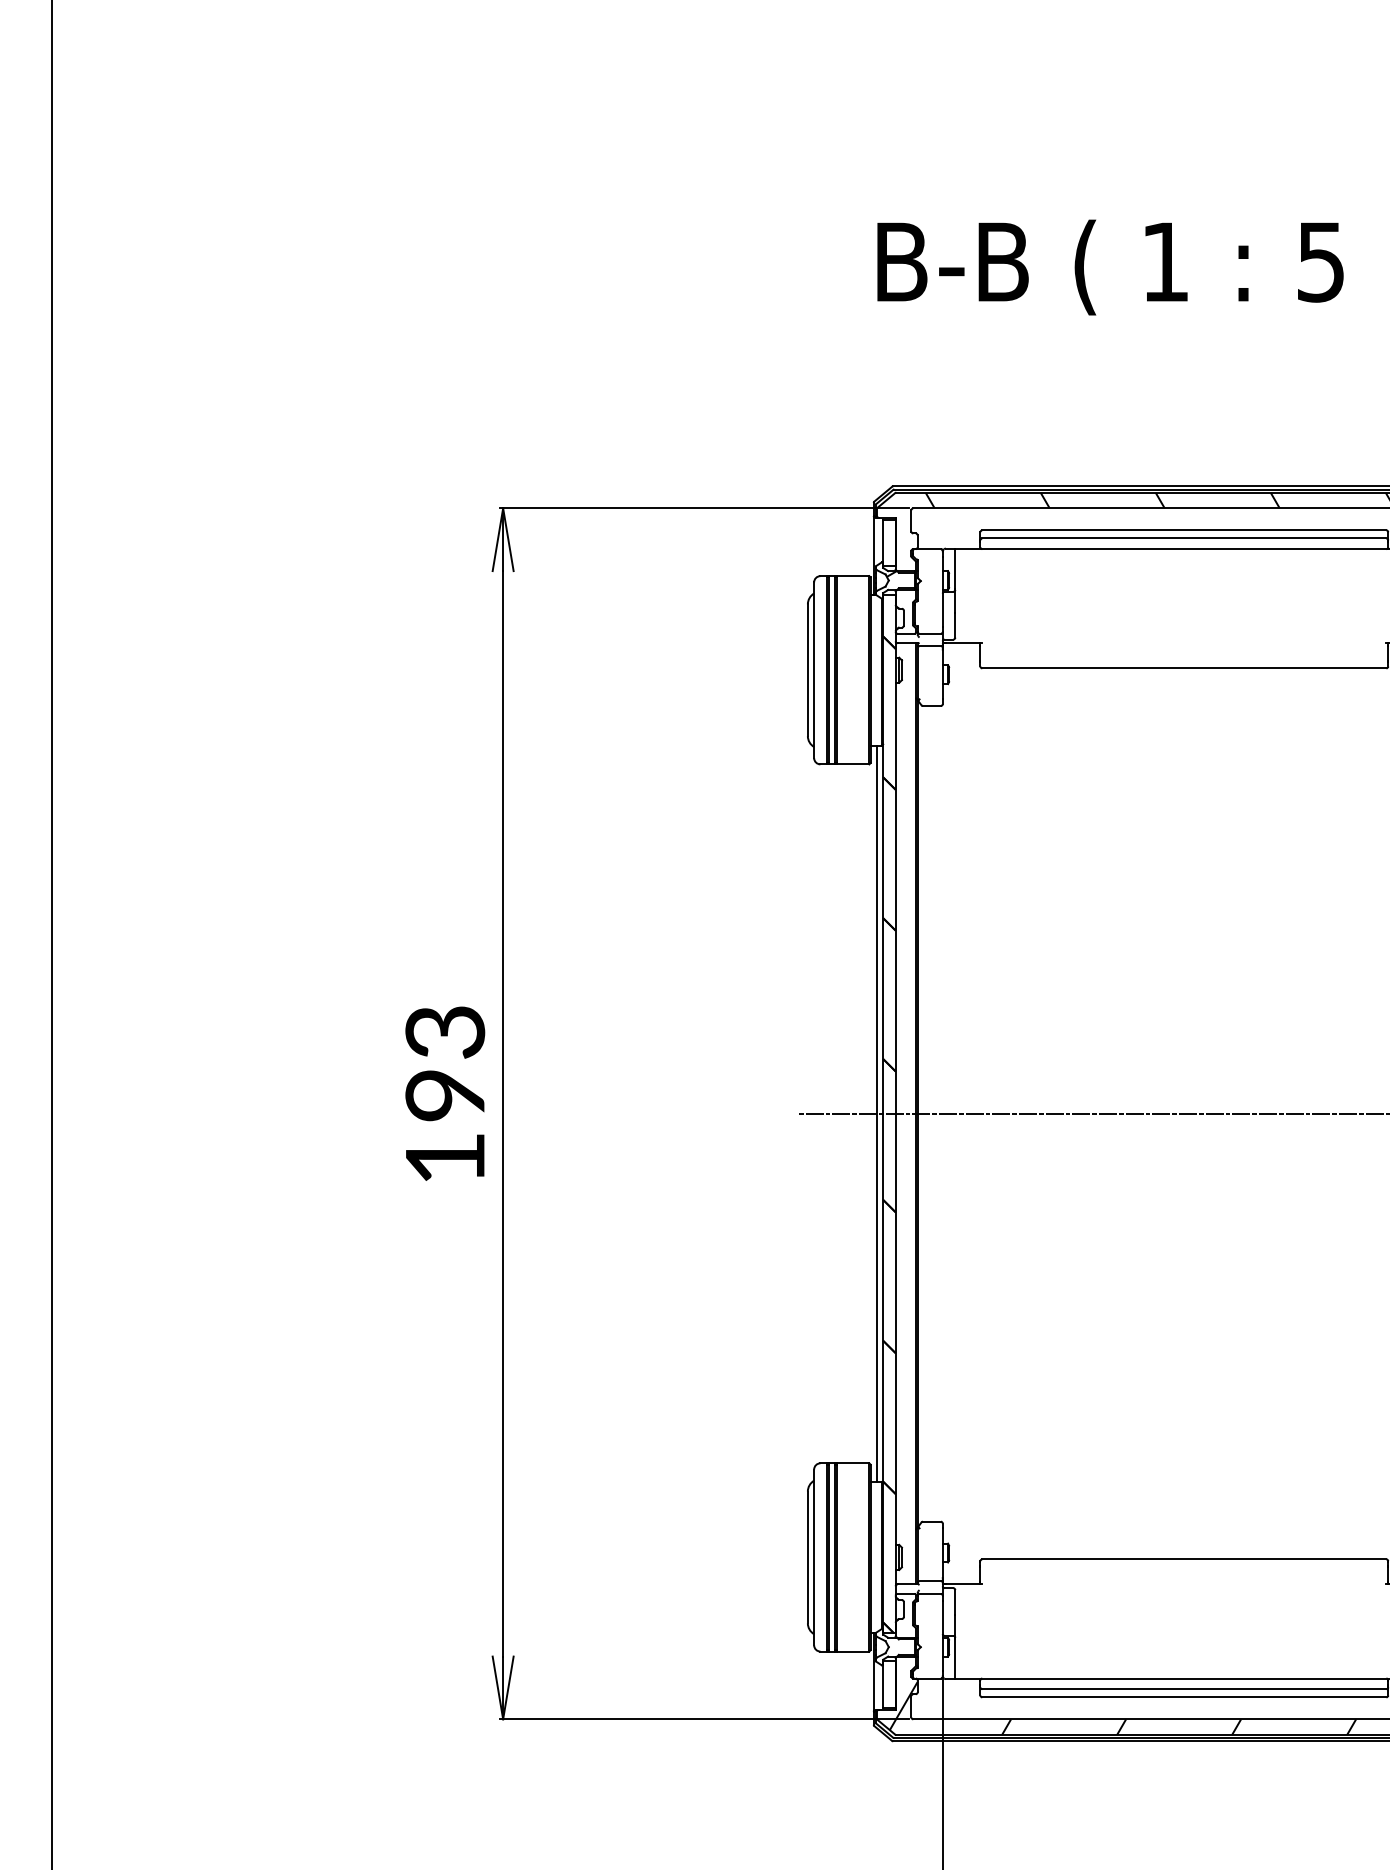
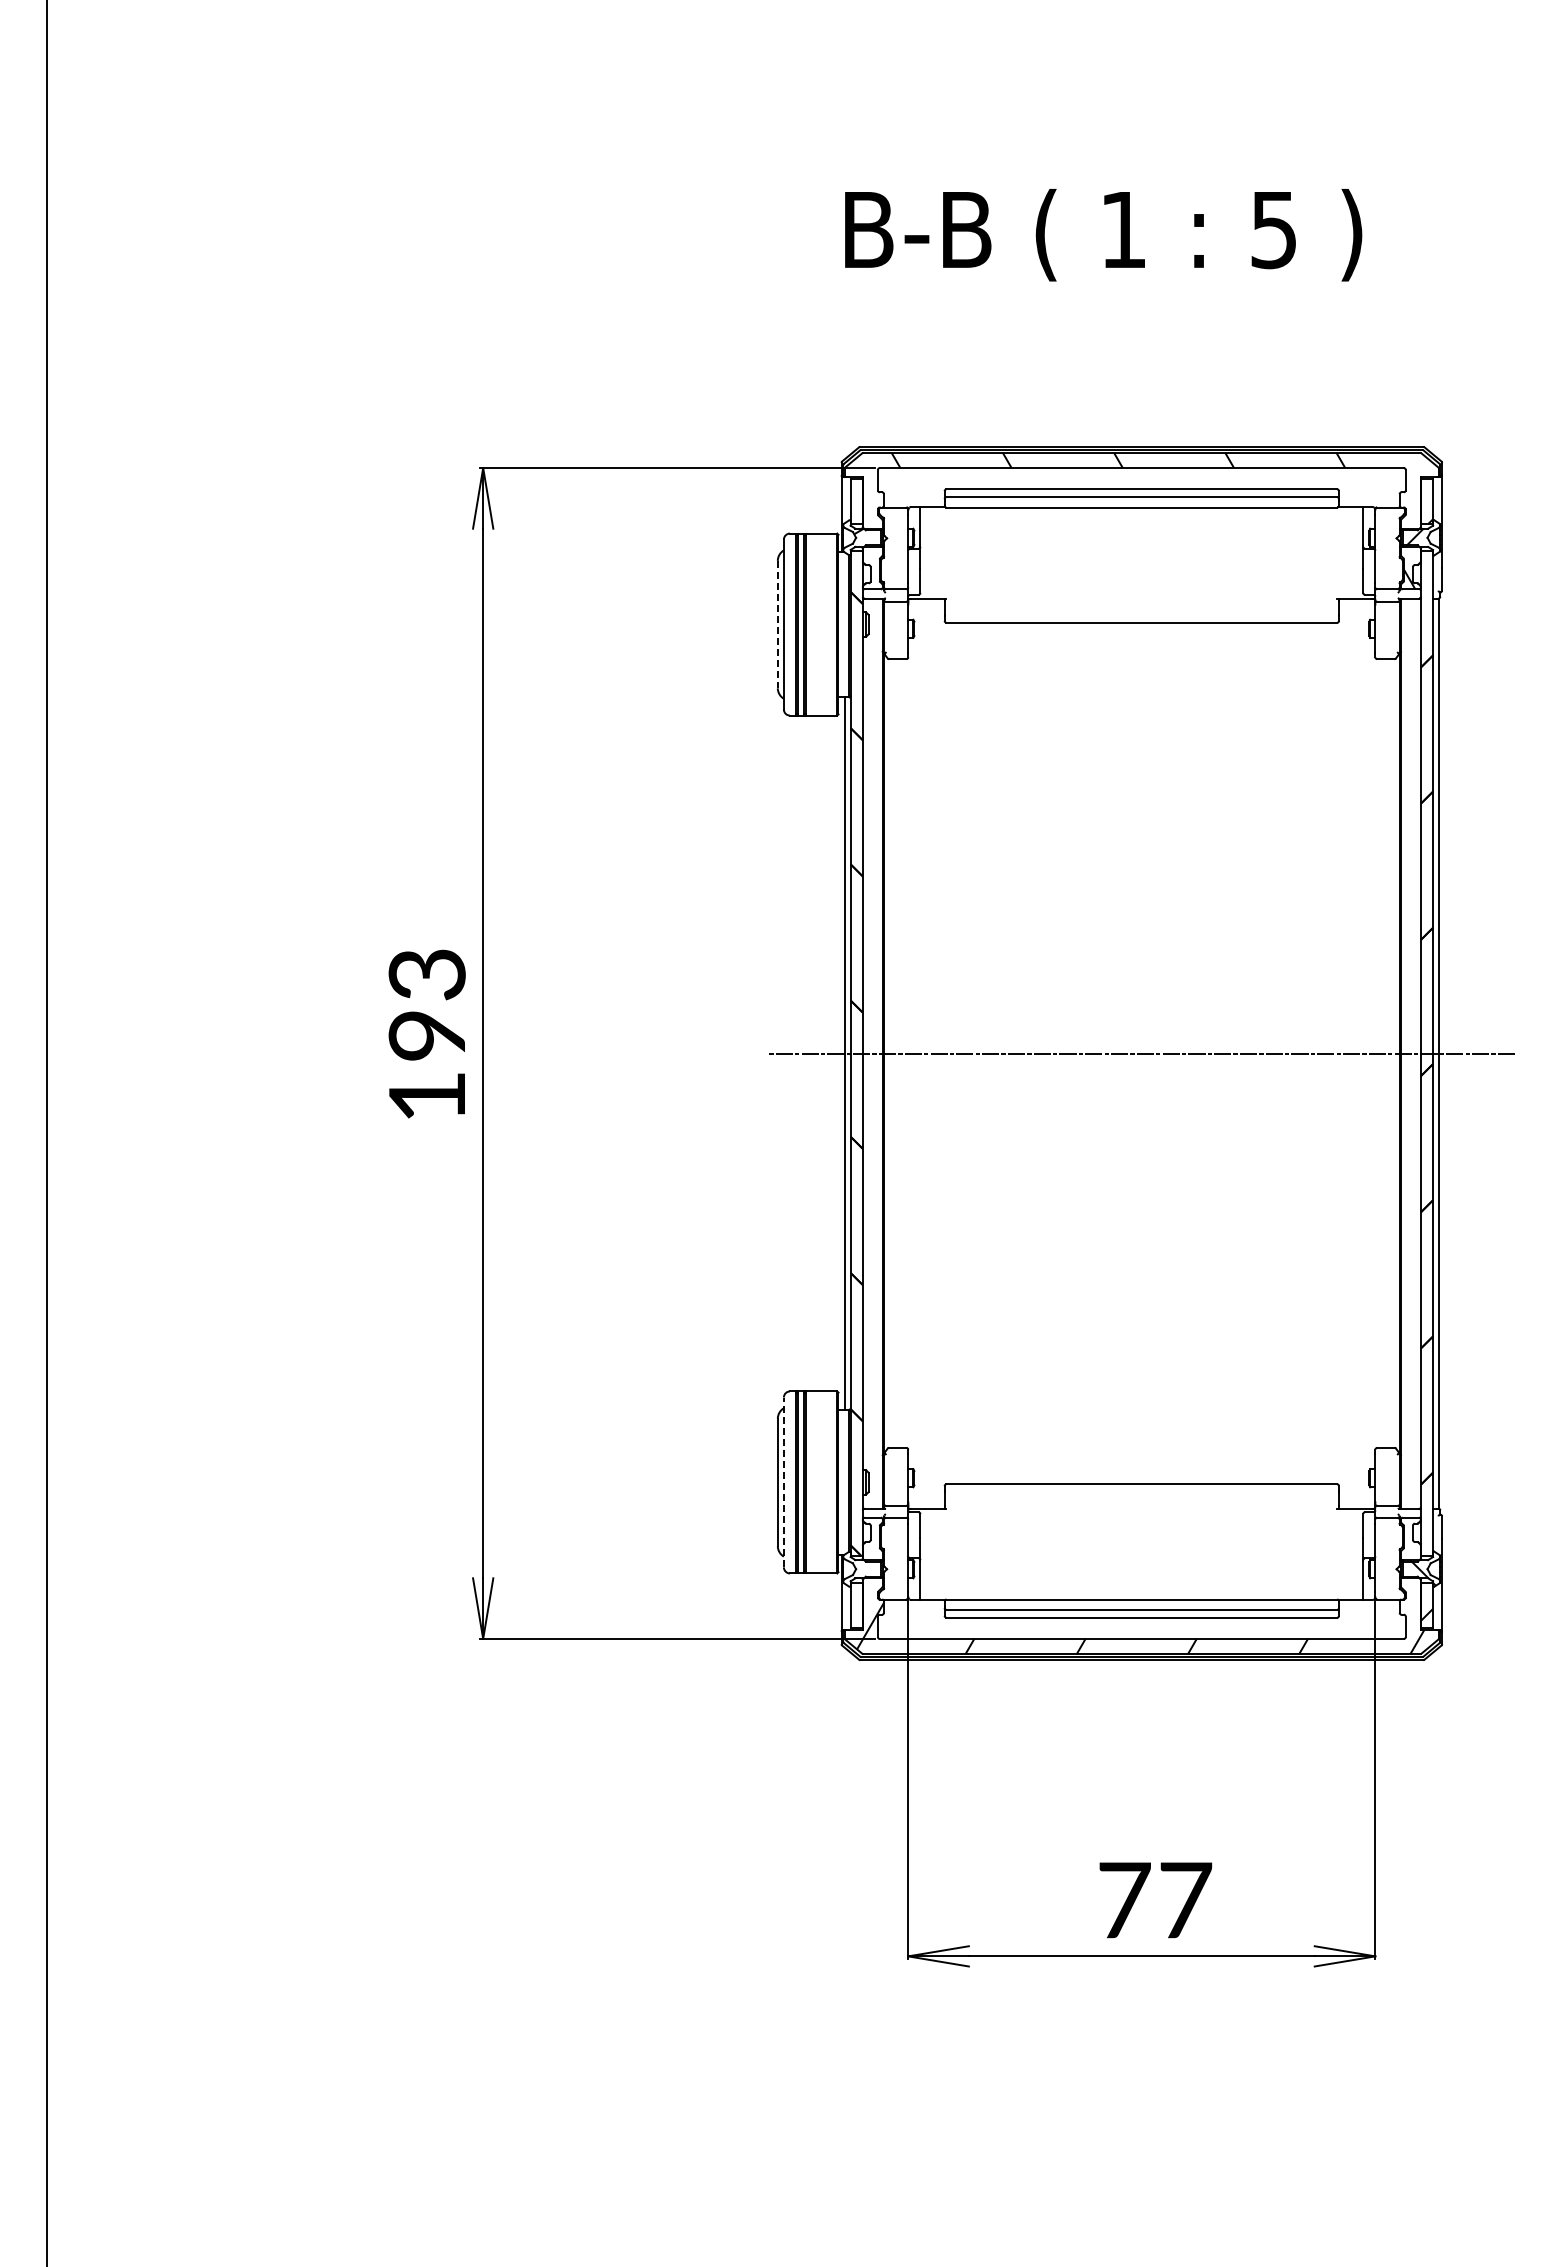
line: (807, 670) -> (777, 624), solid -> dashed
line: (813, 1557) -> (783, 1482), solid -> dashed

